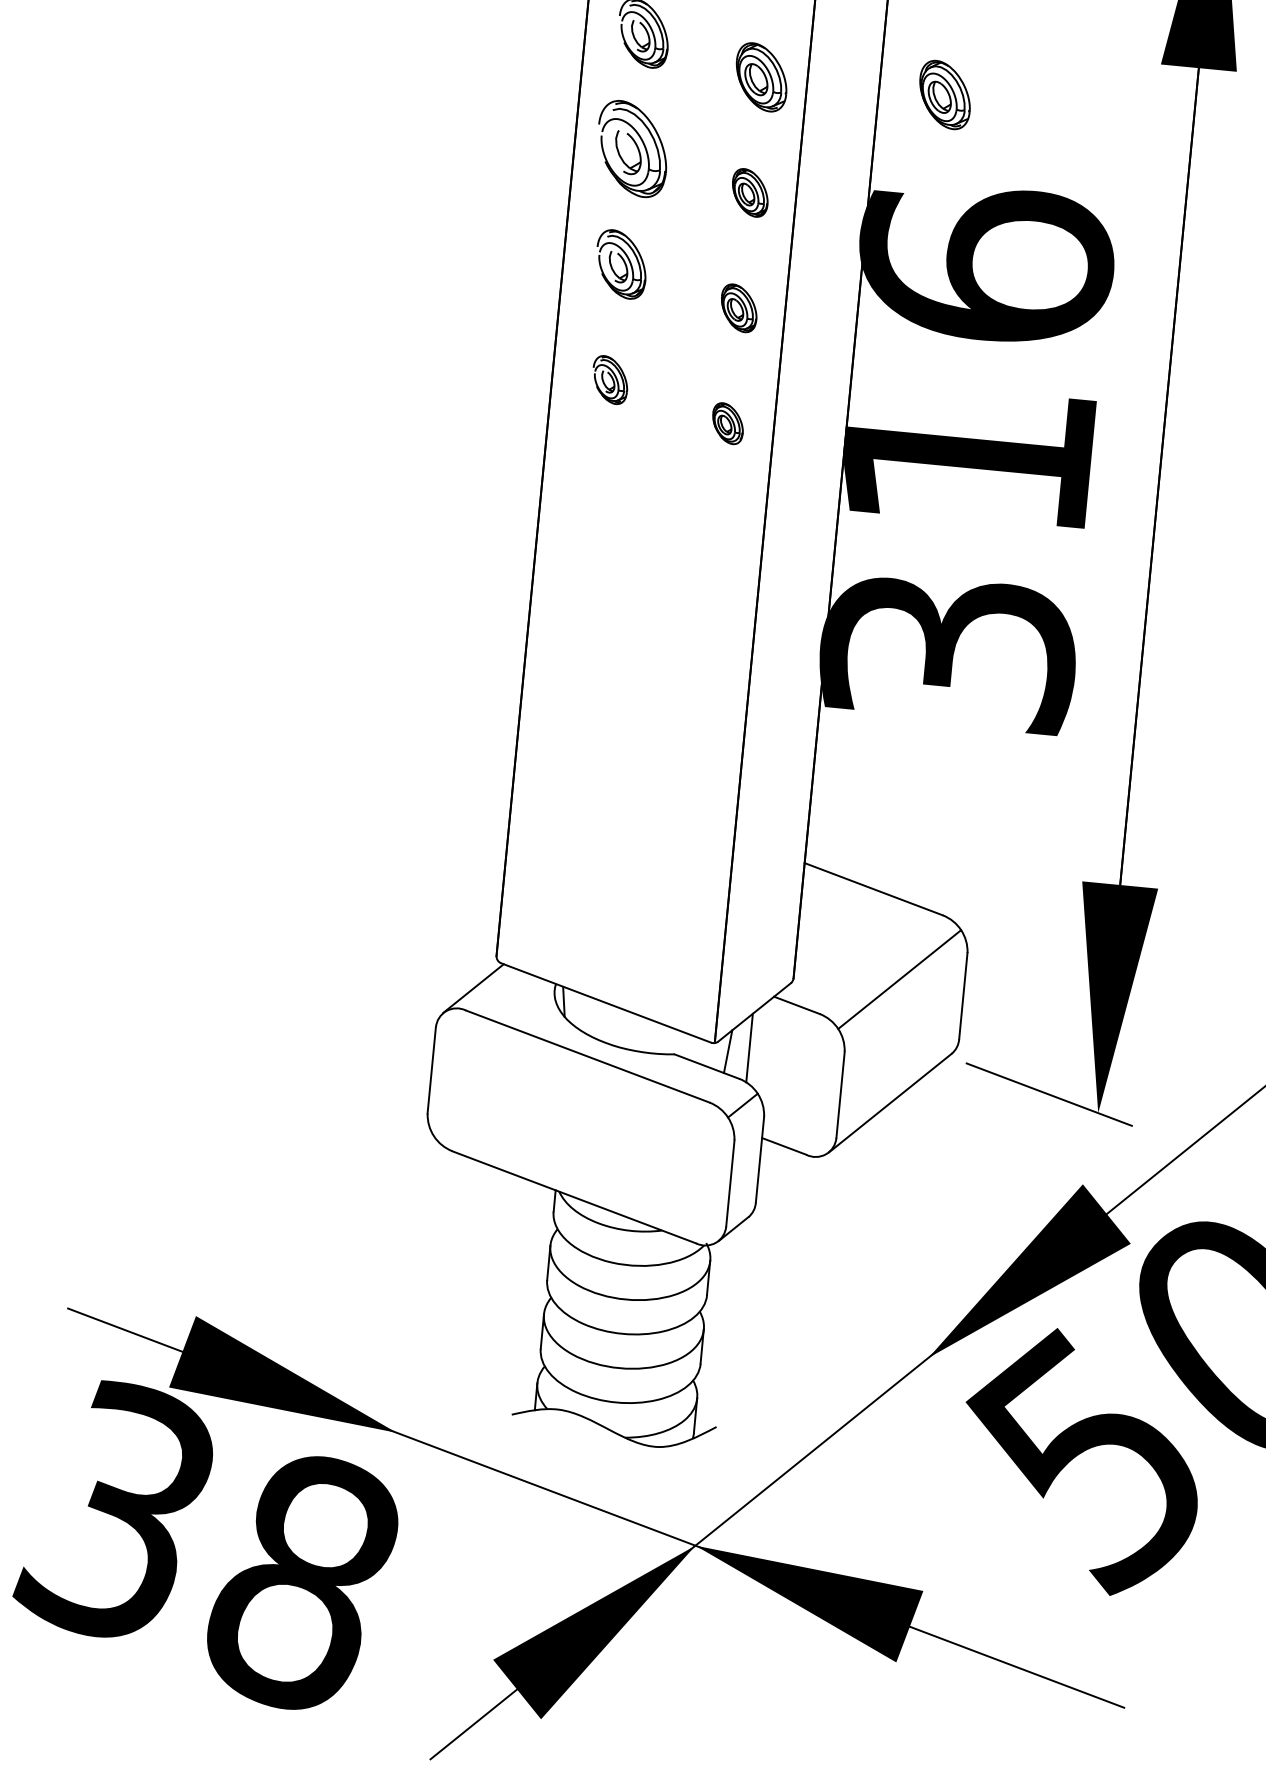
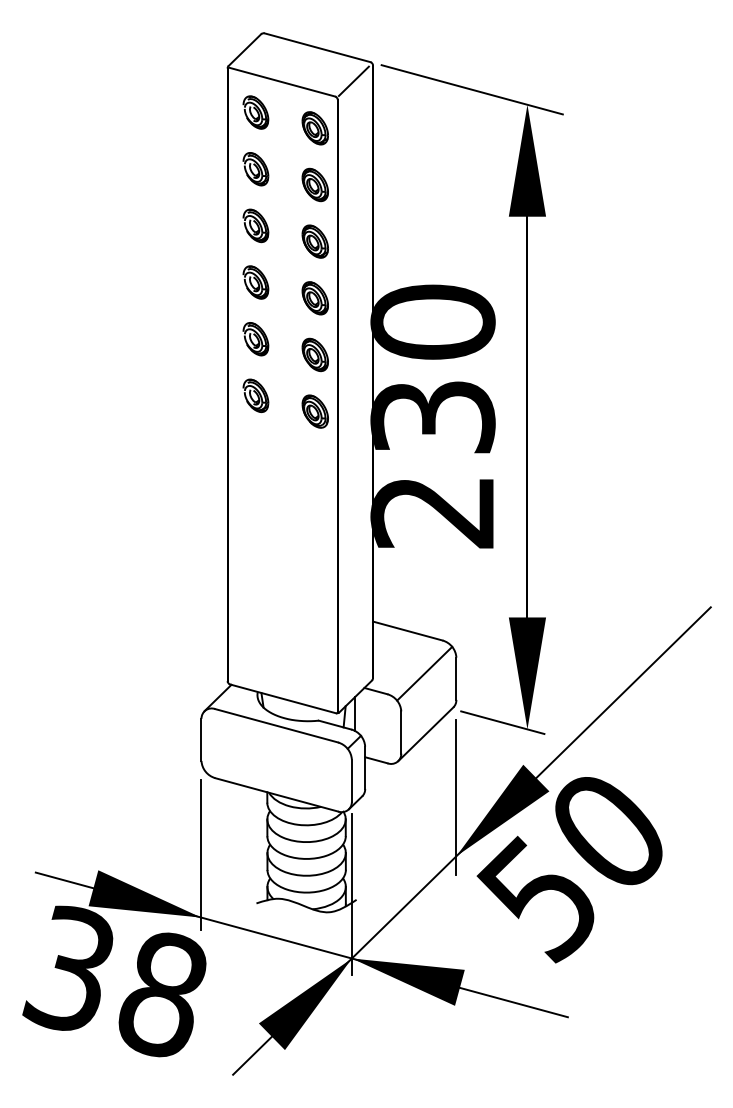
part: (943, 94) -> (404, 241), removed
part: (631, 148) -> (255, 282), size x0.71
part: (748, 193) -> (314, 298), size x1.43
part: (737, 307) -> (314, 354), size x1.43
part: (609, 379) -> (255, 395), size x1.43
part: (726, 423) -> (314, 411), size x1.67
text: (966, 456) -> (432, 416), 316 -> 230
line: (940, 1238) -> (456, 797), added
line: (409, 1306) -> (201, 855), added
line: (707, 1415) -> (351, 894), added

